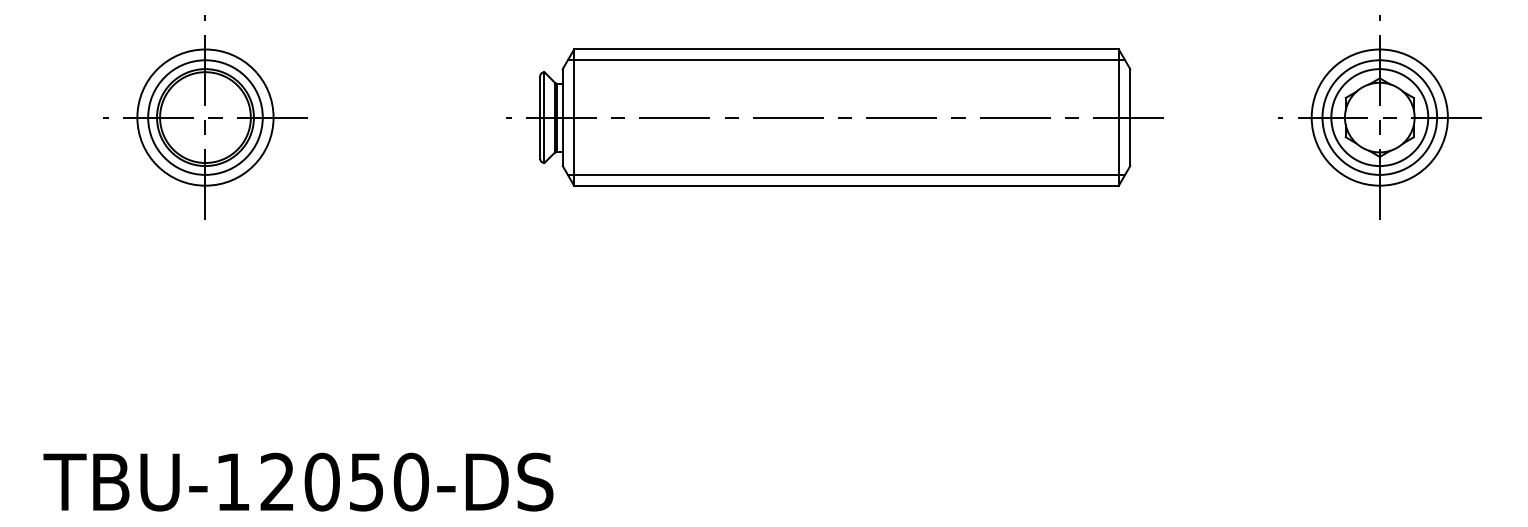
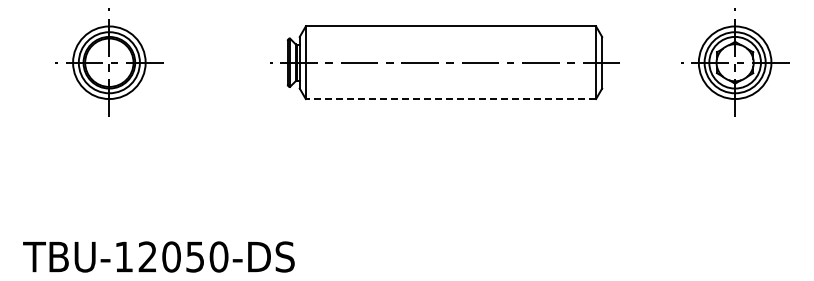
line: (845, 60) -> (450, 32), removed
line: (845, 175) -> (450, 93), removed
line: (845, 186) -> (450, 99), solid -> dashed

